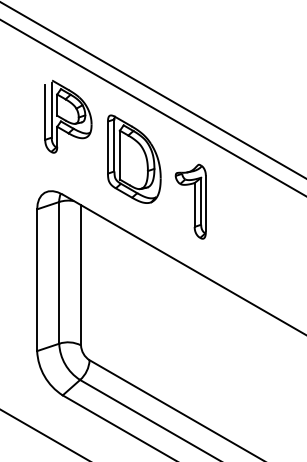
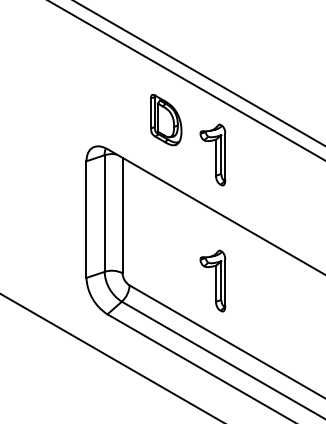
part: (68, 116) -> (112, 84), removed
part: (133, 158) -> (165, 119), size x0.7
part: (190, 354) -> (212, 280), added

